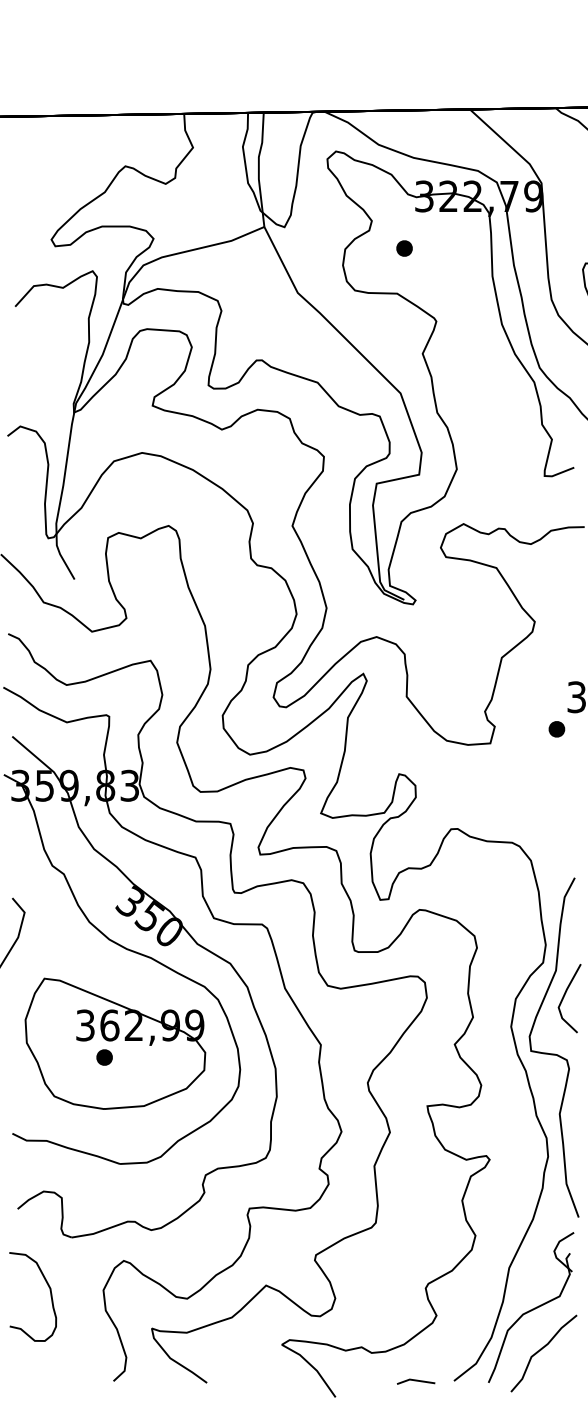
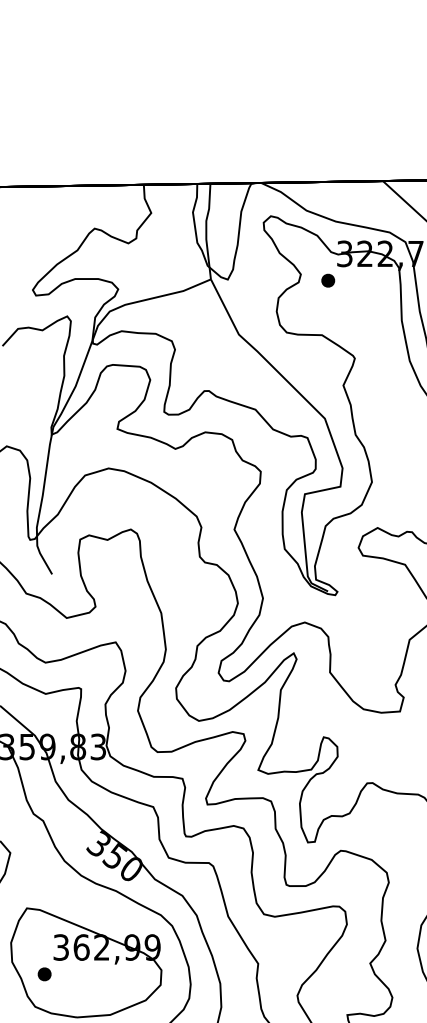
part: (404, 248) -> (328, 280), moved
part: (104, 1057) -> (44, 974), moved

